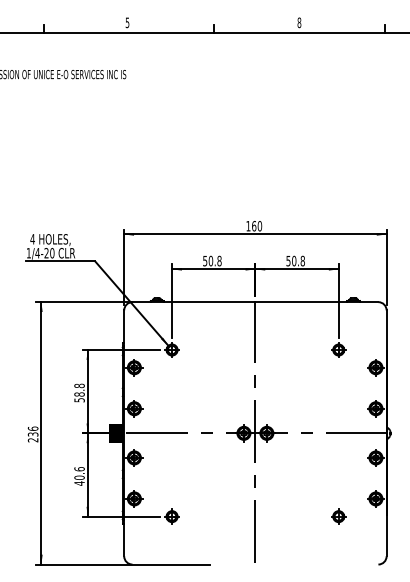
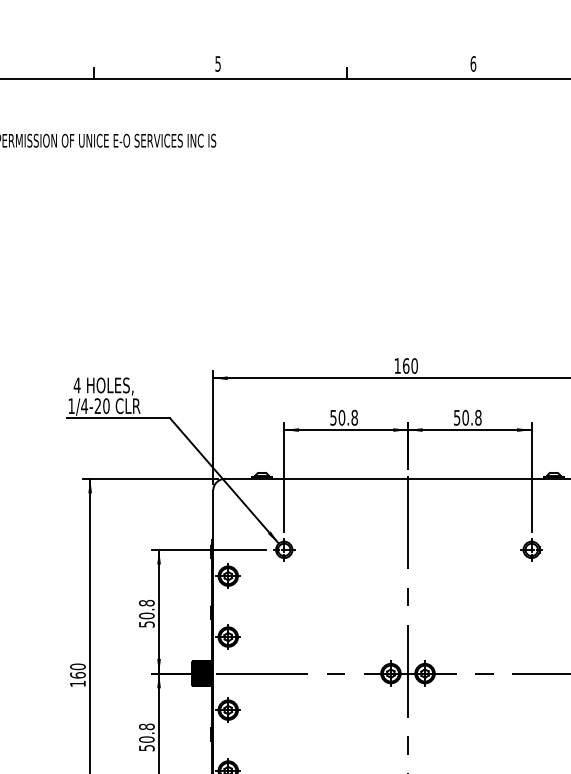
text: (299, 22) -> (473, 63), 8 -> 6
text: (79, 394) -> (146, 615), 58.8 -> 50.8
text: (32, 434) -> (76, 675), 236 -> 160
text: (79, 476) -> (146, 737), 40.6 -> 50.8

